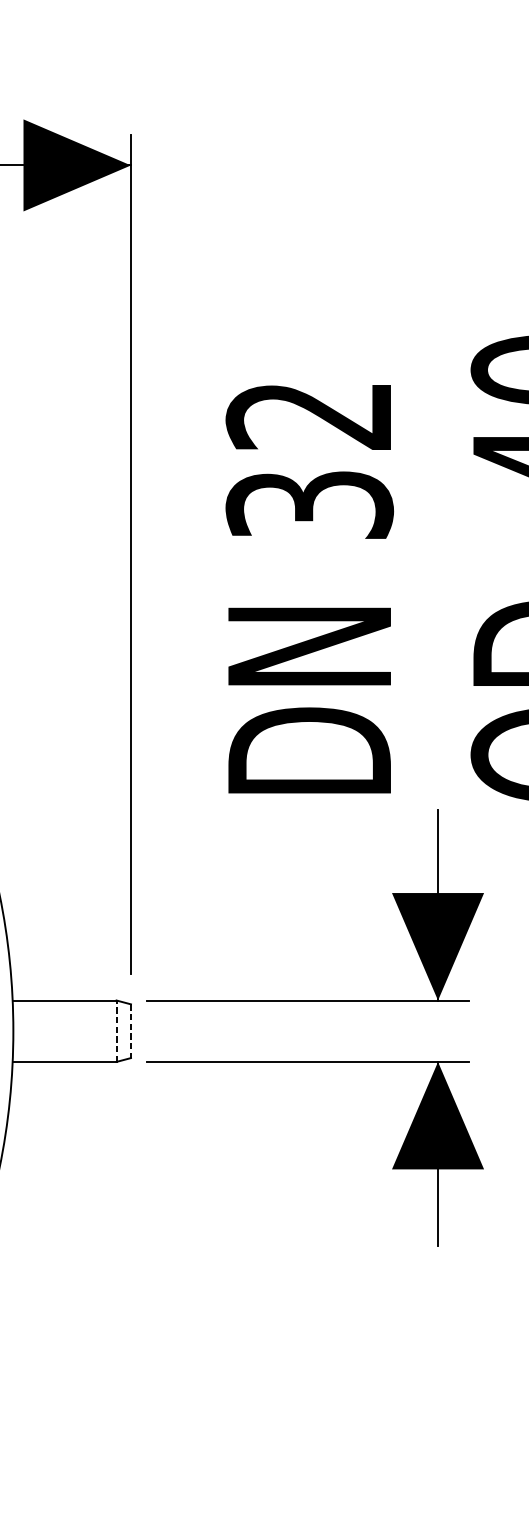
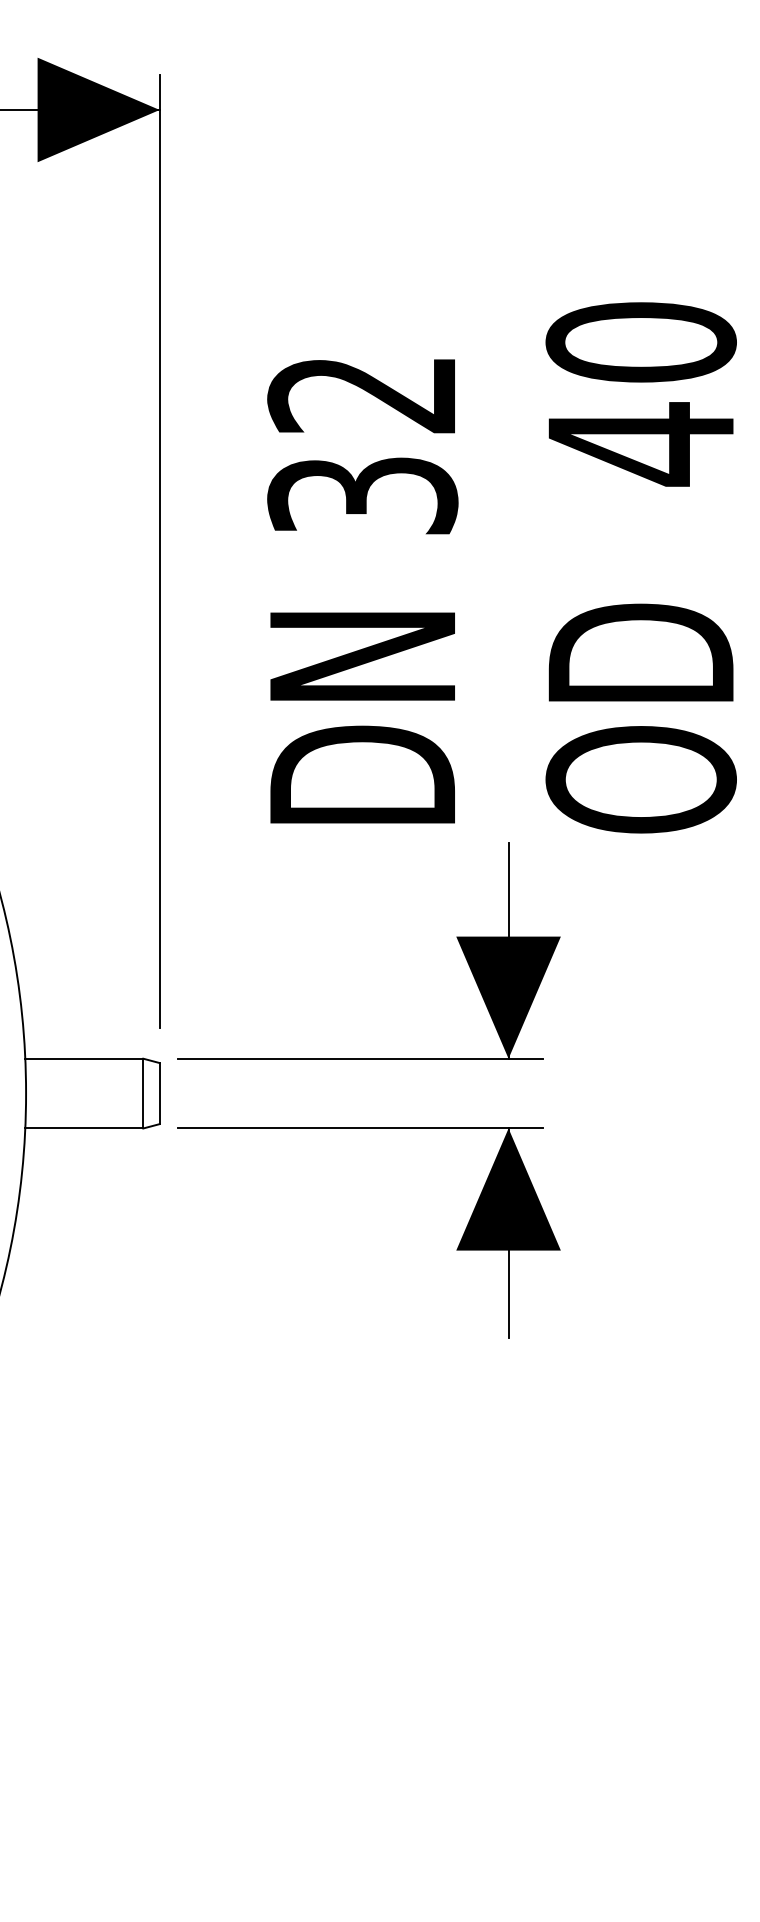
line: (116, 1031) -> (143, 1093), dashed -> solid
line: (130, 1031) -> (159, 1093), dashed -> solid

